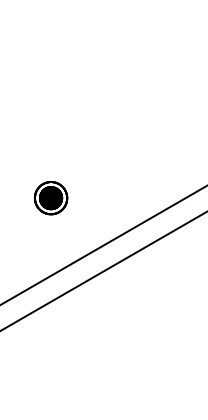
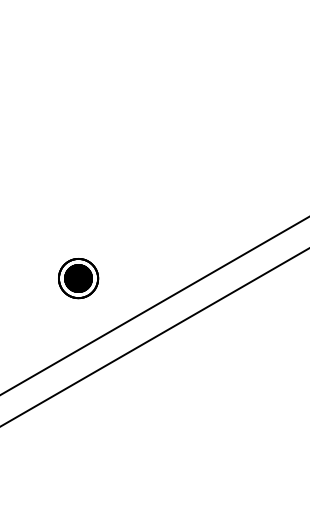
part: (51, 198) -> (78, 278), moved

